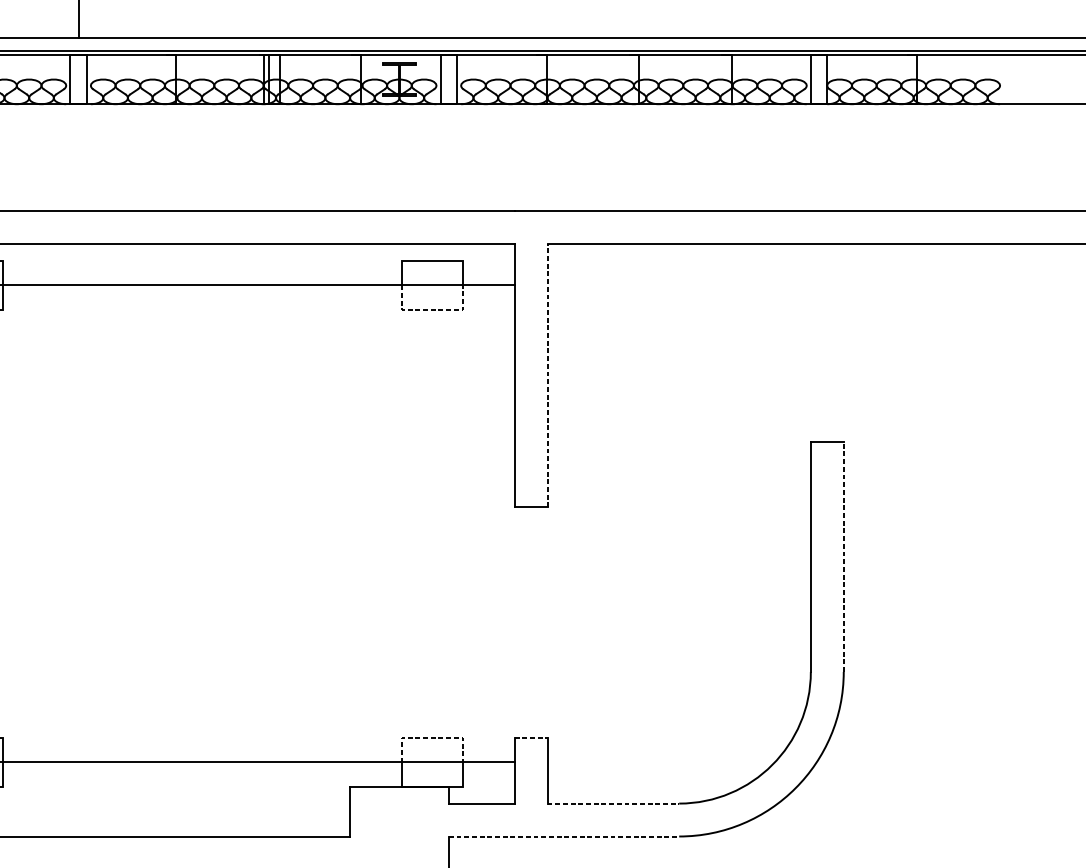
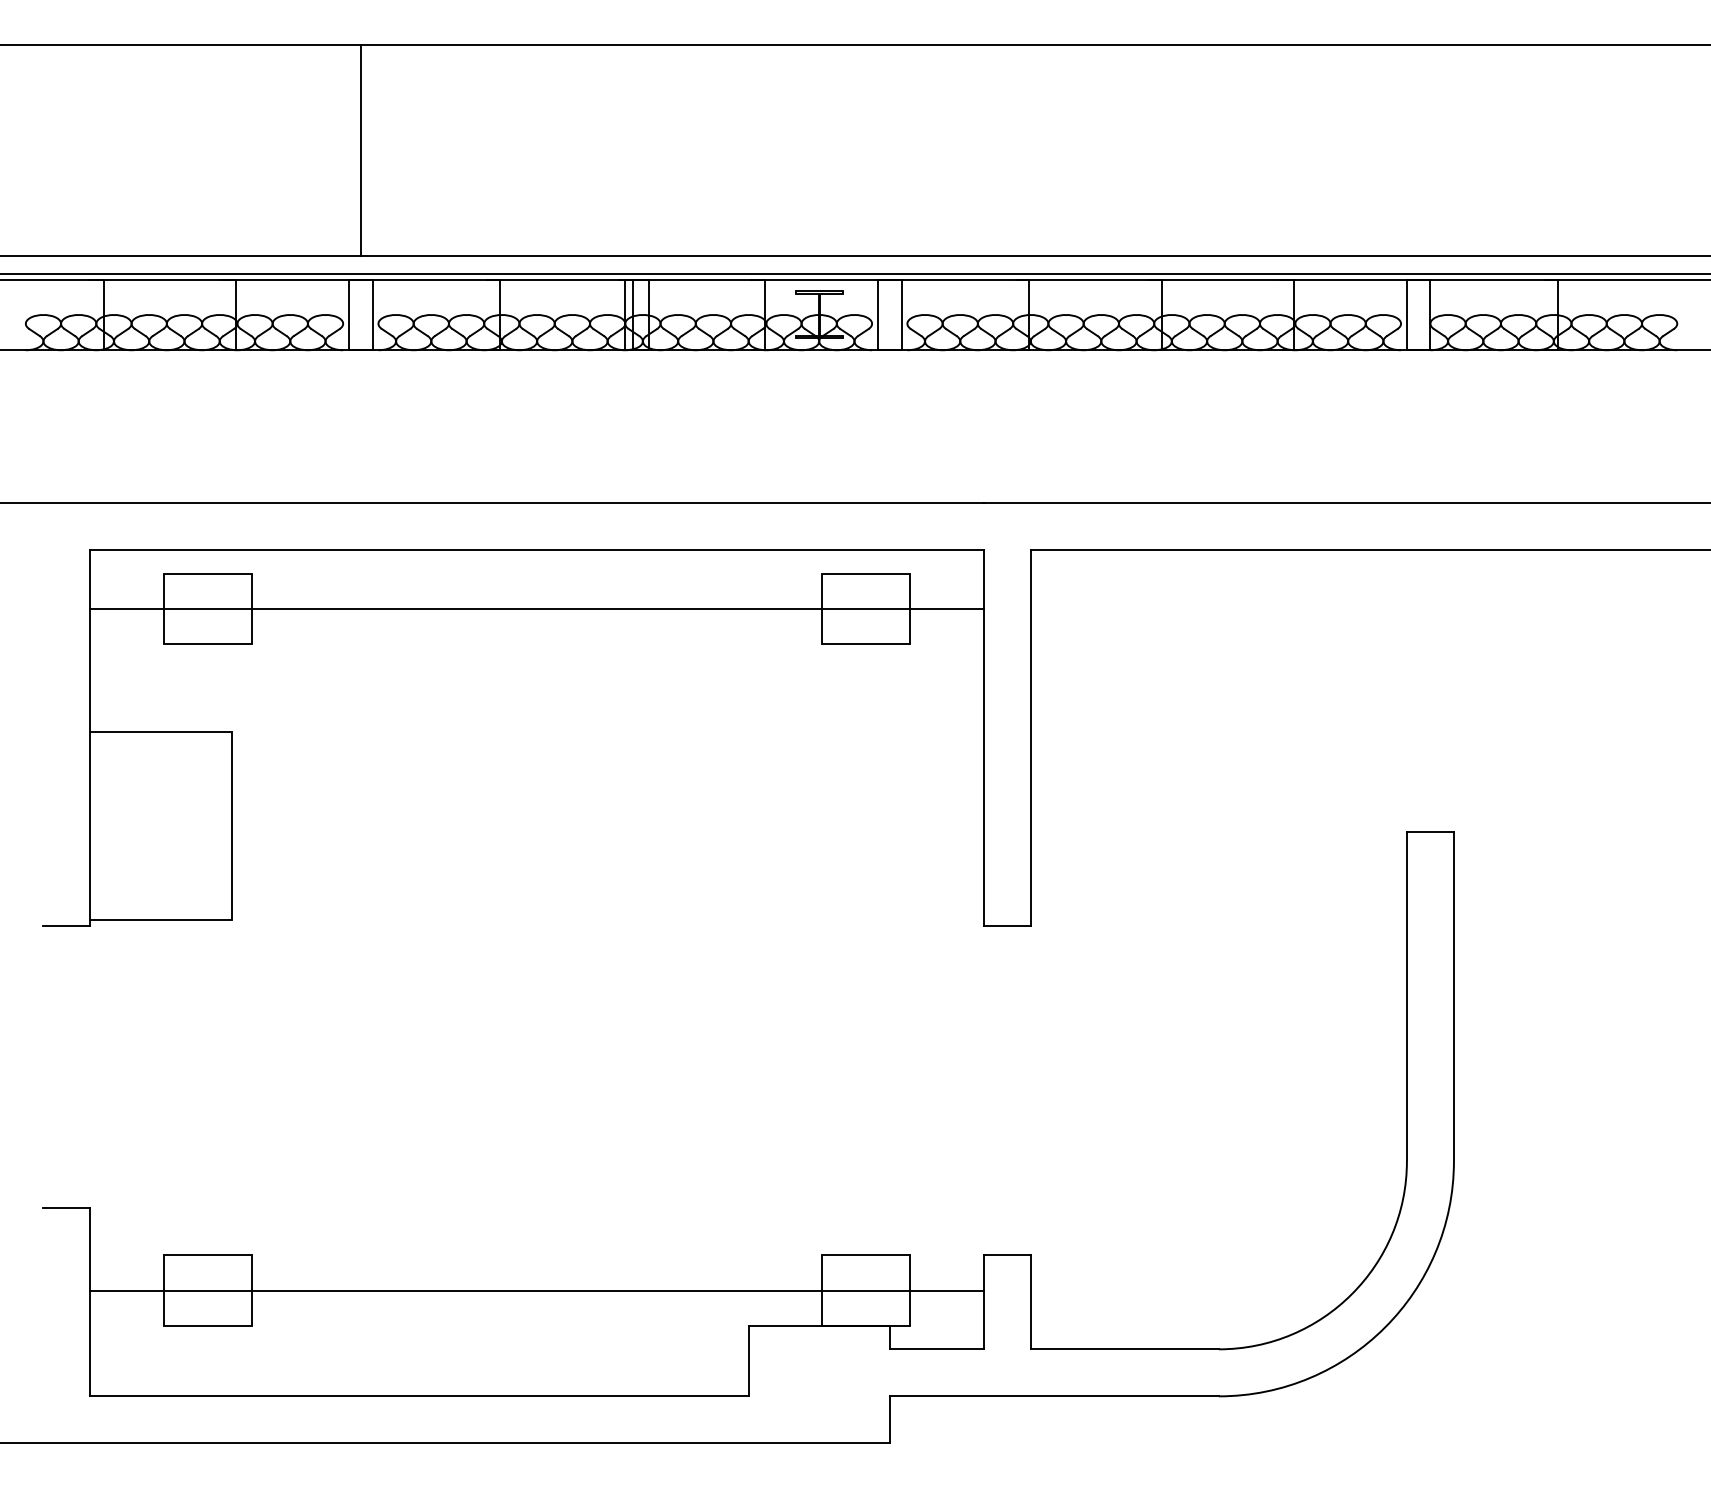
line: (432, 310) -> (866, 644), dashed -> solid
line: (547, 375) -> (1030, 737), dashed -> solid
line: (843, 556) -> (1453, 996), dashed -> solid
line: (432, 737) -> (866, 1255), dashed -> solid
line: (531, 737) -> (1007, 1255), dashed -> solid
line: (613, 803) -> (1125, 1349), dashed -> solid
line: (564, 836) -> (1054, 1396), dashed -> solid

